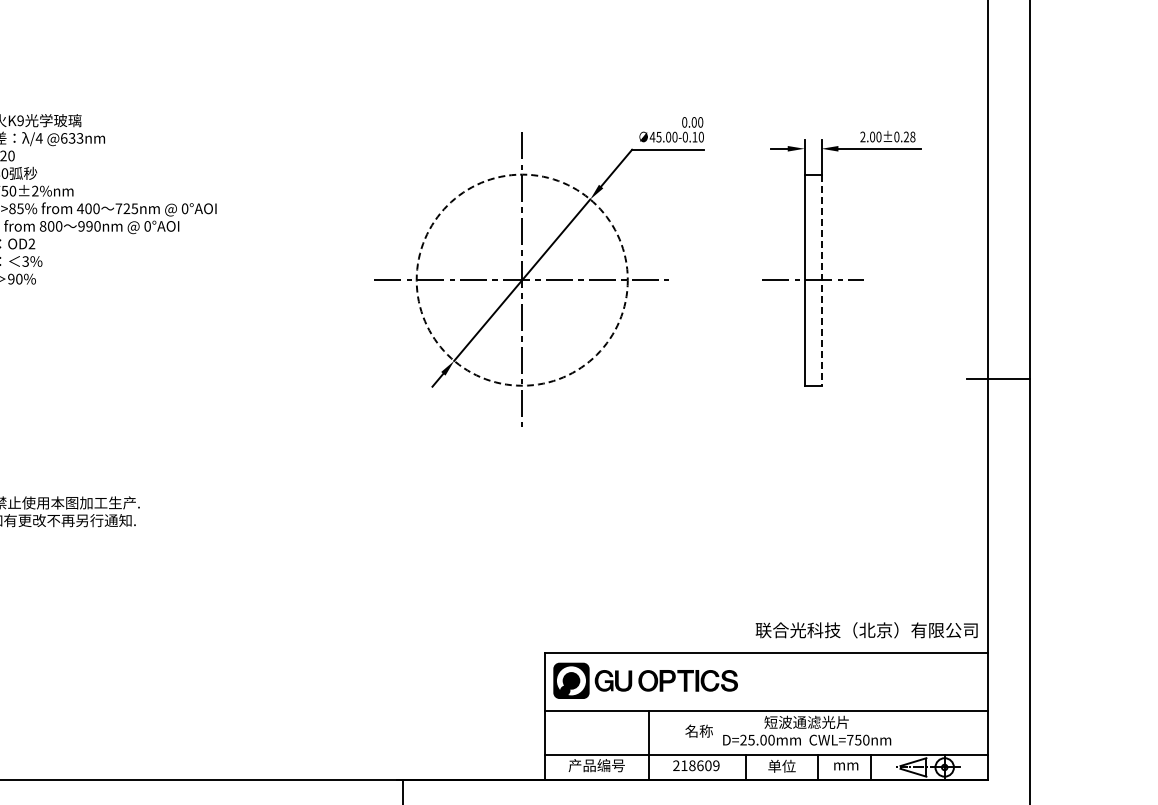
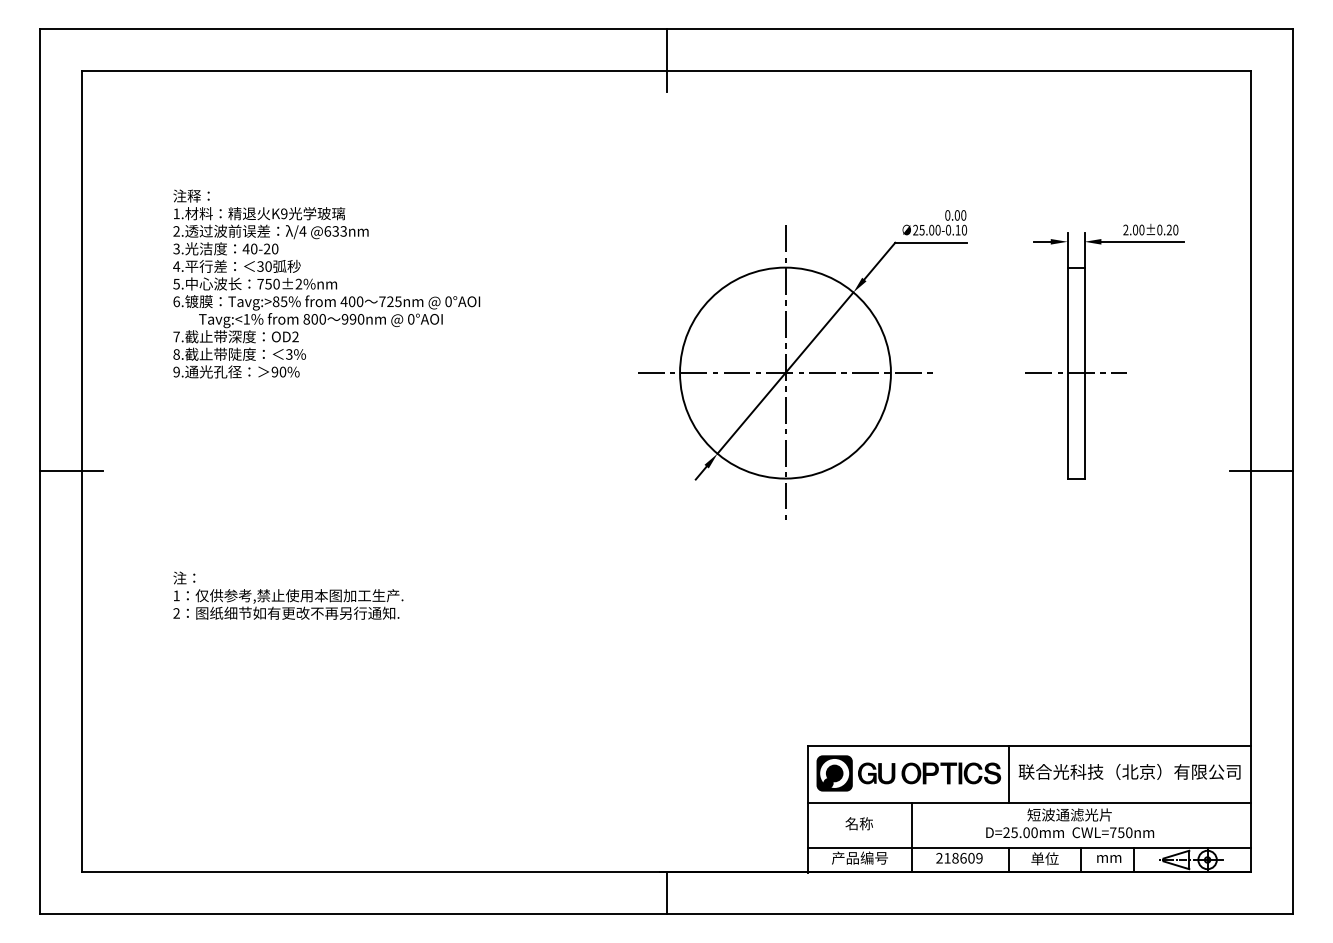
text: (652, 136) -> (915, 229), 45.00 -> 25.00
text: (912, 136) -> (1175, 229), 2.00±0.28 -> 2.00±0.20
circle: (522, 279) -> (785, 372), dashed -> solid
line: (821, 280) -> (1084, 373), dashed -> solid
text: (866, 629) -> (1129, 771), moved
line: (745, 680) -> (1008, 773), added
text: (698, 730) -> (858, 823), moved

